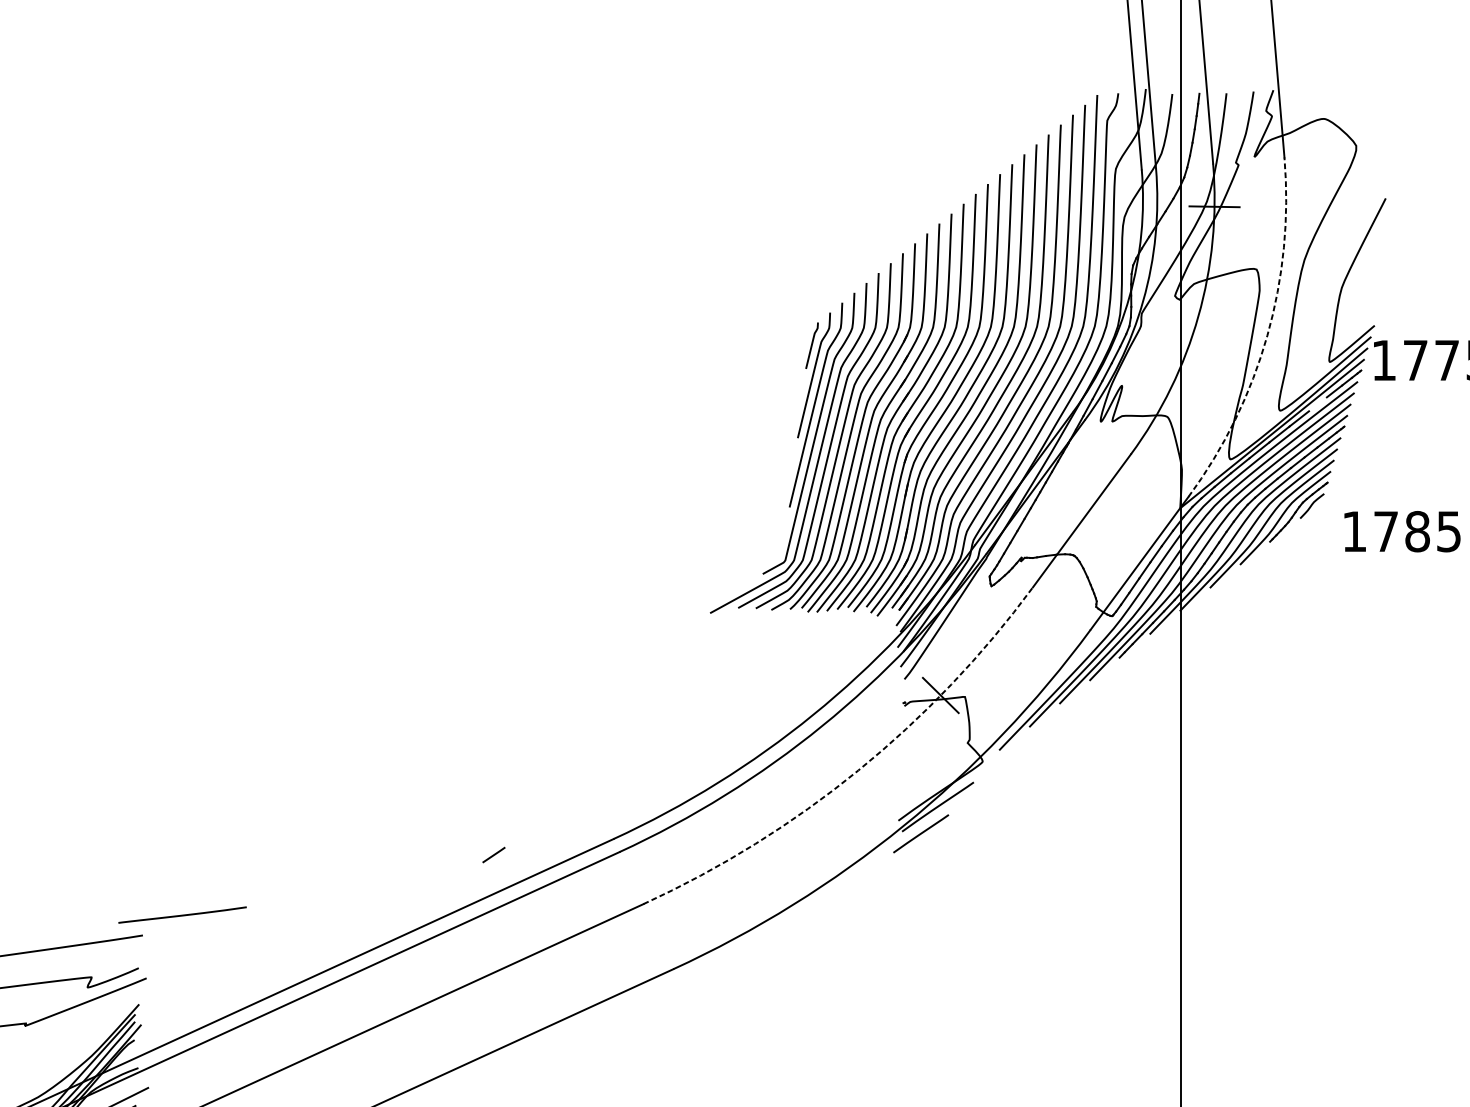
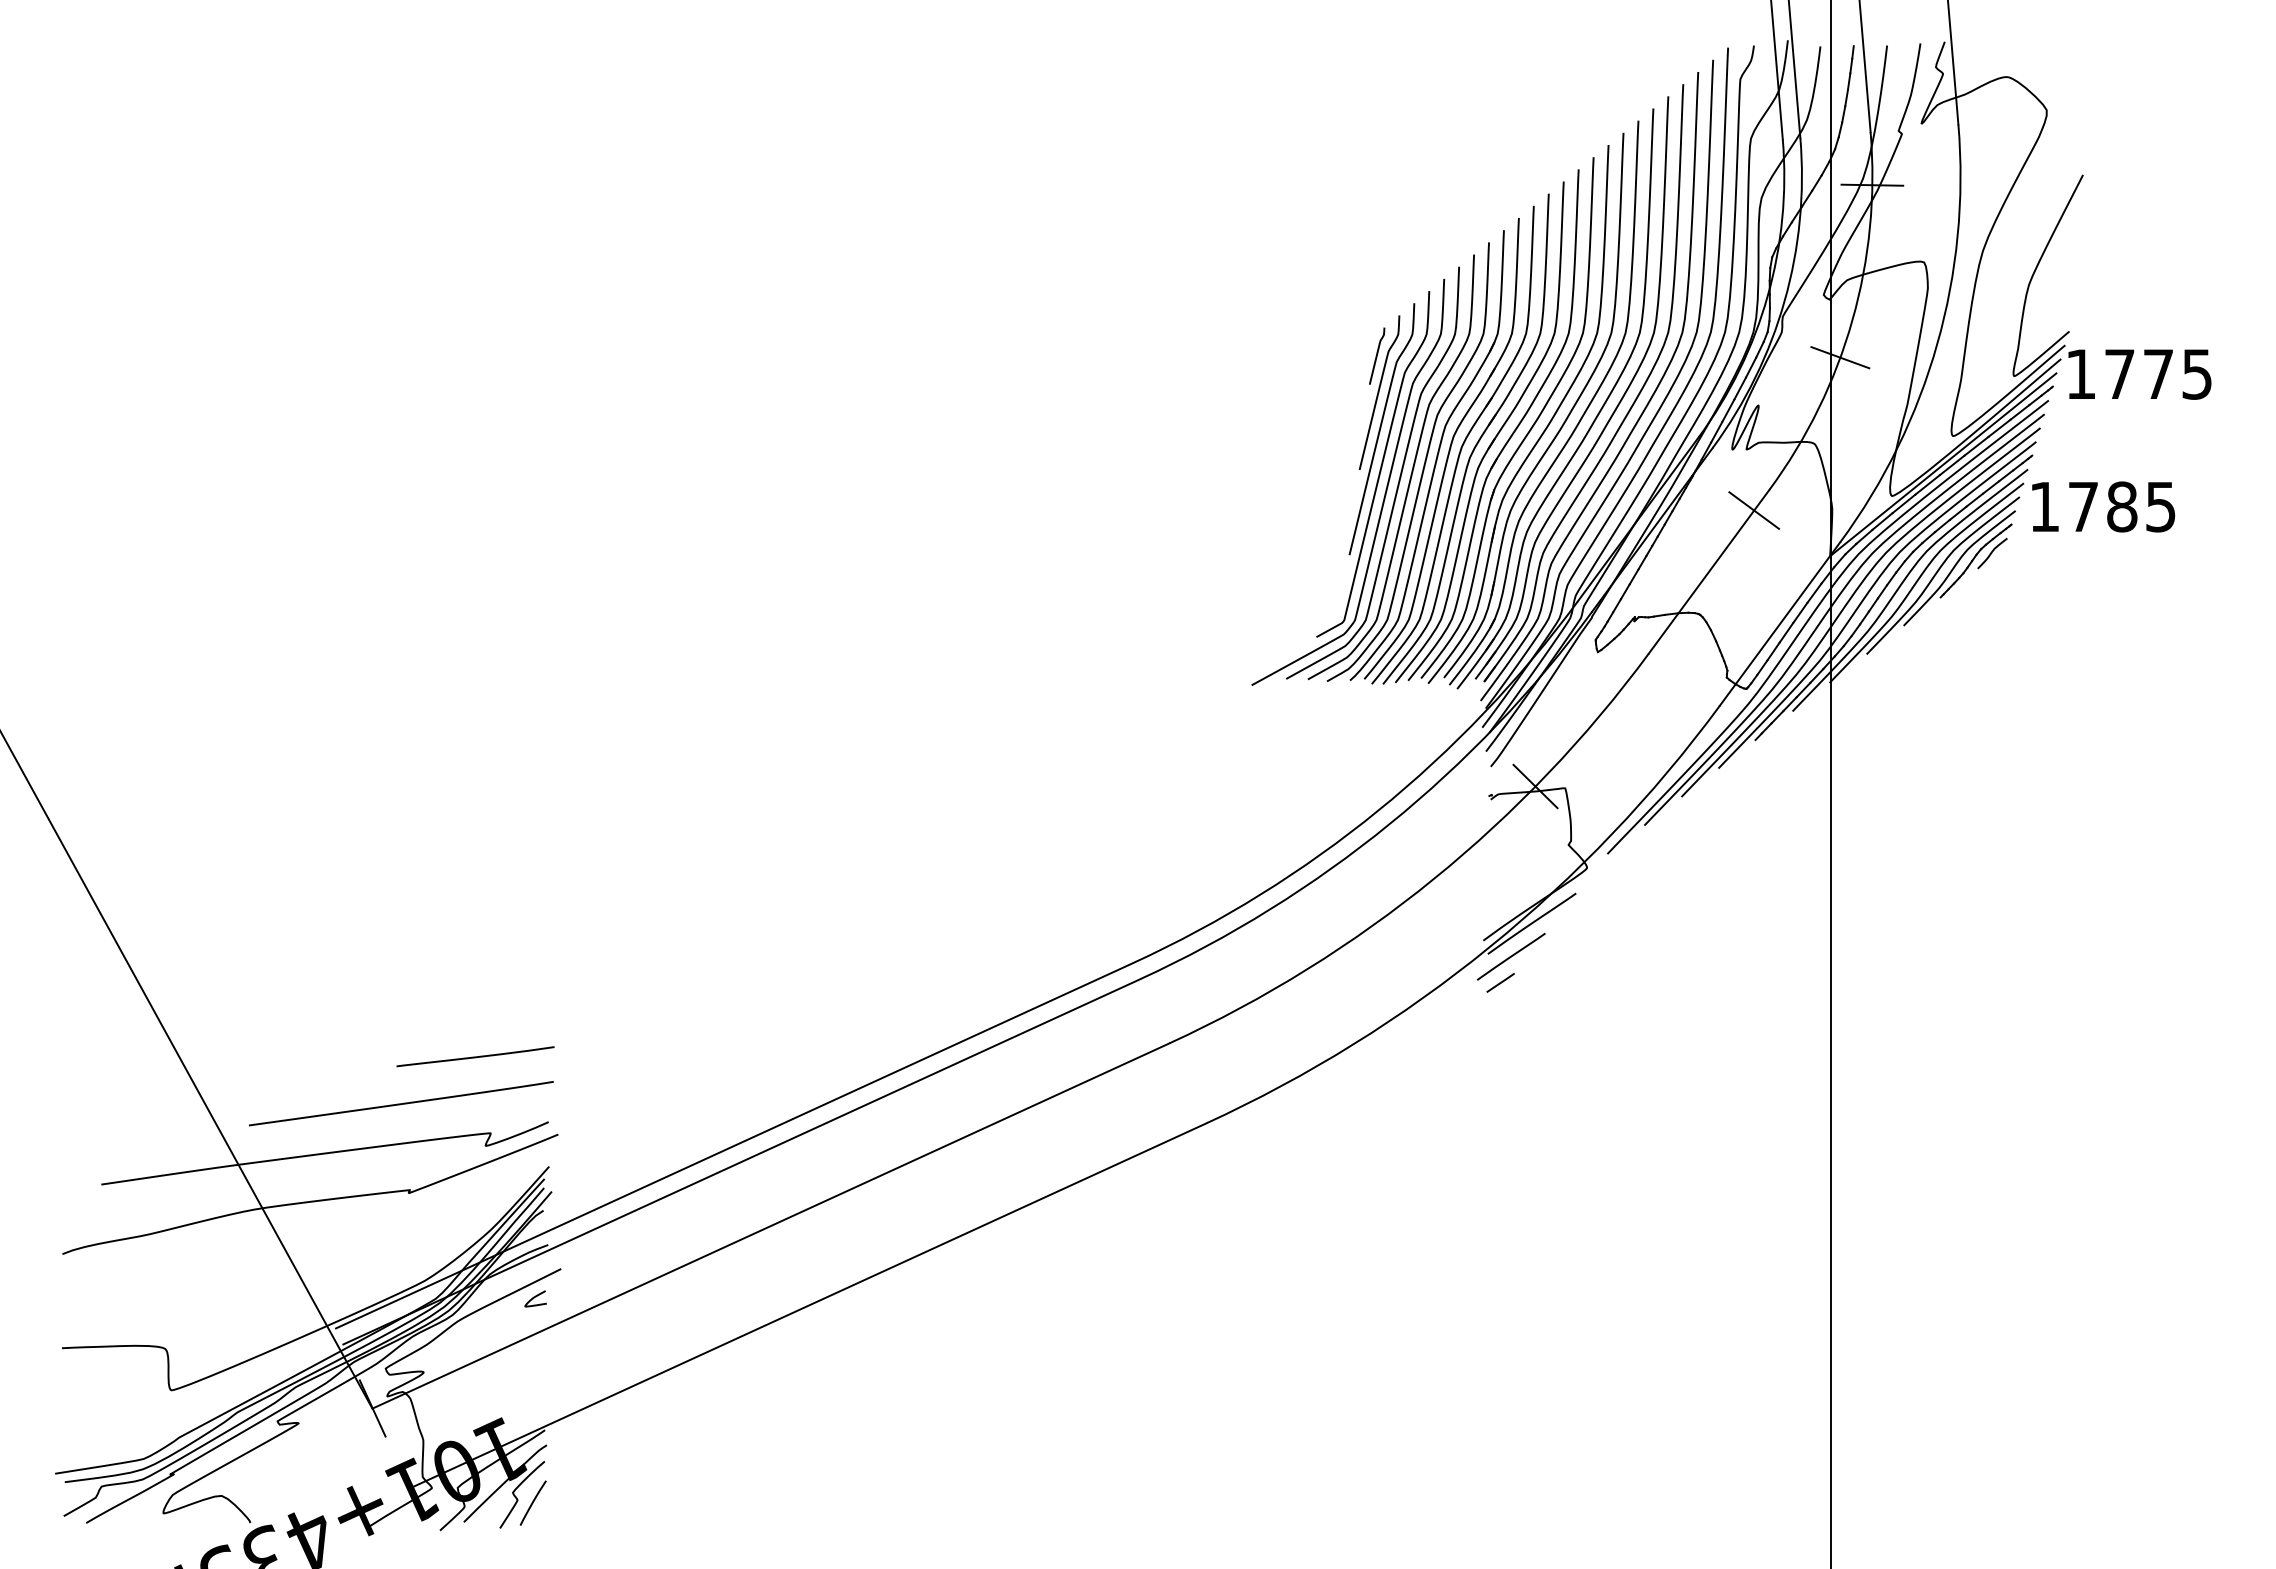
arc: (1267, 336) -> (1937, 344), dashed -> solid
line: (1188, 346) -> (1840, 357), added
line: (1317, 403) -> (1999, 427), added
line: (1118, 471) -> (1754, 510), added
text: (1402, 531) -> (2103, 506), moved
arc: (858, 770) -> (1434, 878), dashed -> solid
line: (493, 854) -> (1500, 982), moved
line: (182, 914) -> (475, 1056), moved

